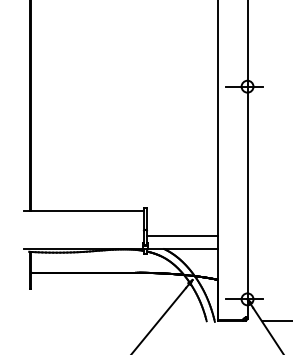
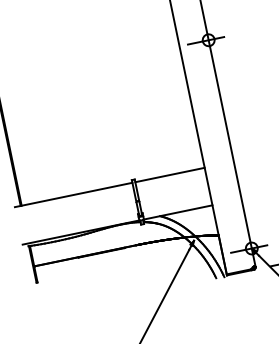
line: (181, 235) -> (169, 174), moved

